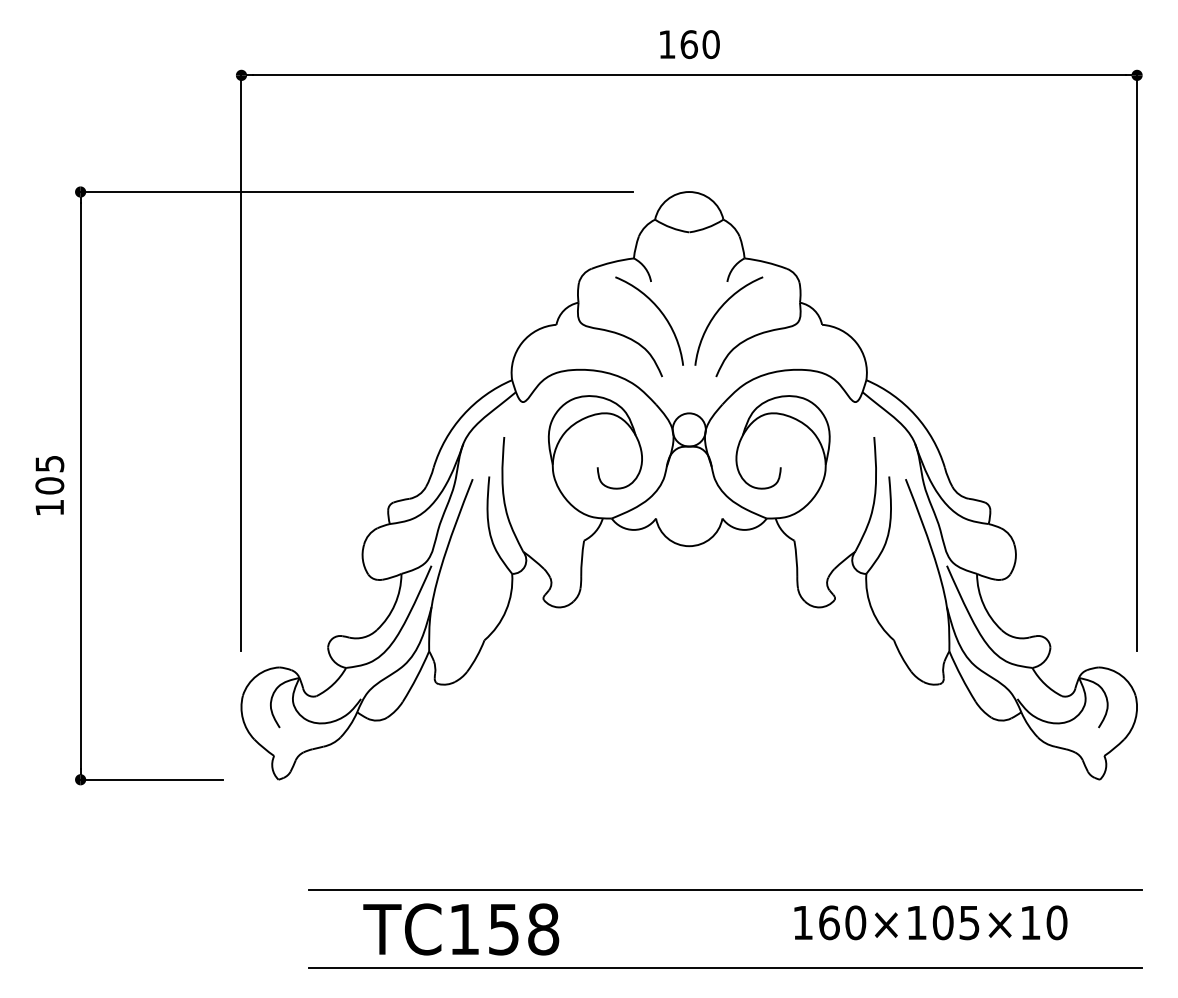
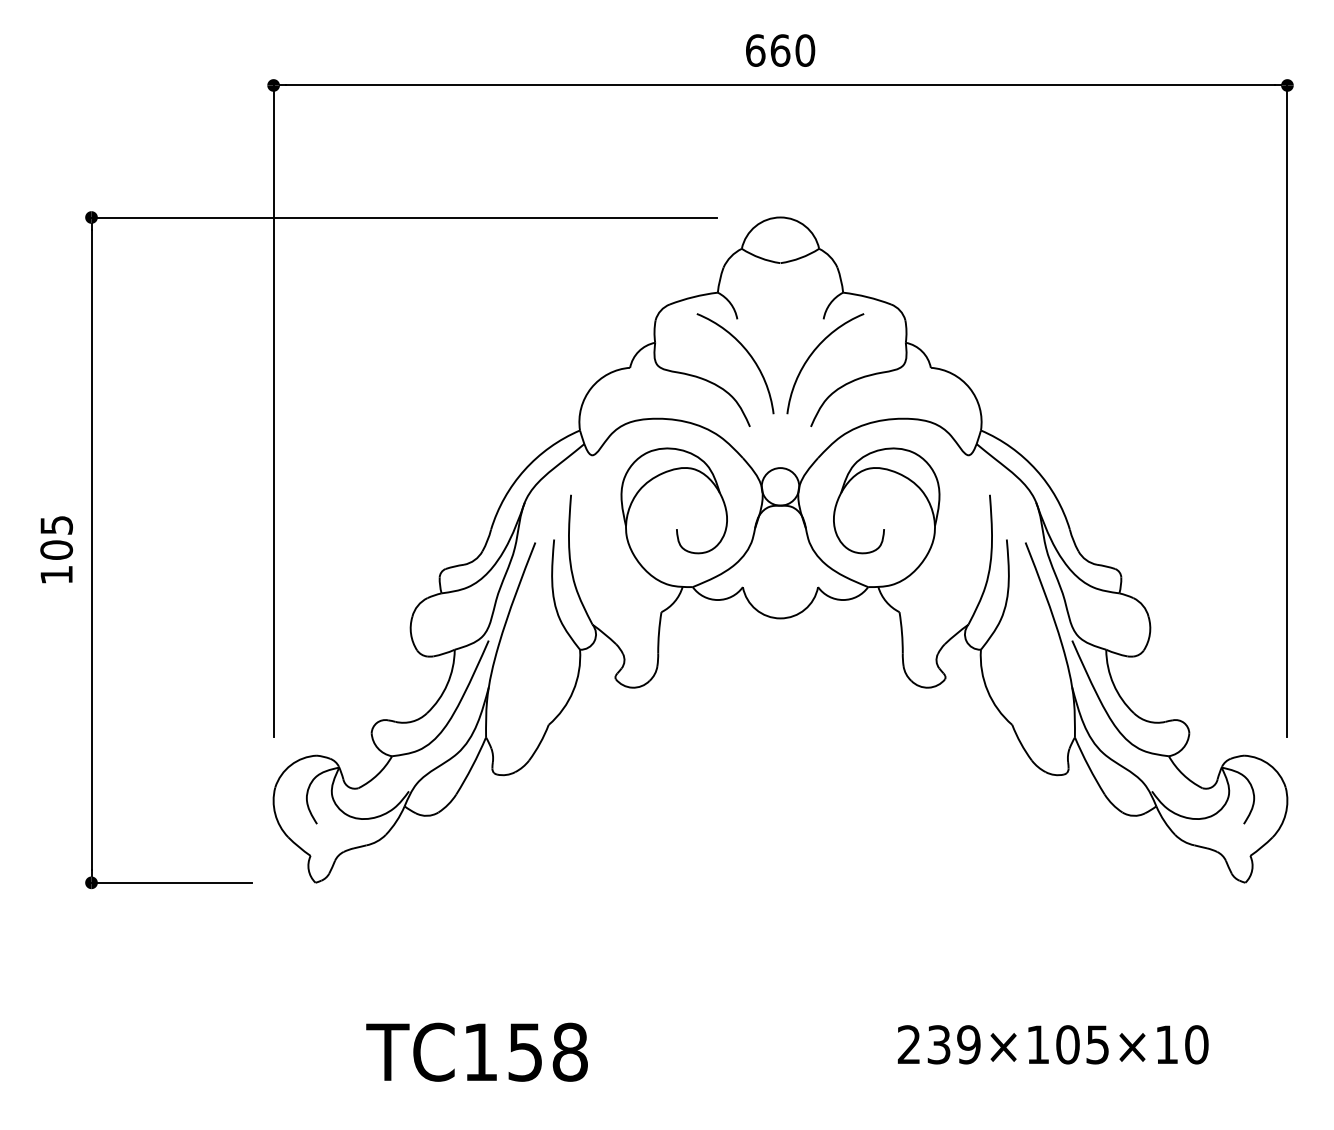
text: (667, 44) -> (755, 50), 160 -> 660
line: (725, 889) -> (821, 1007), removed
text: (829, 922) -> (939, 1044), 160×105×10 -> 239×105×10
text: (461, 929) -> (477, 1052), moved
line: (725, 967) -> (821, 1095), removed

